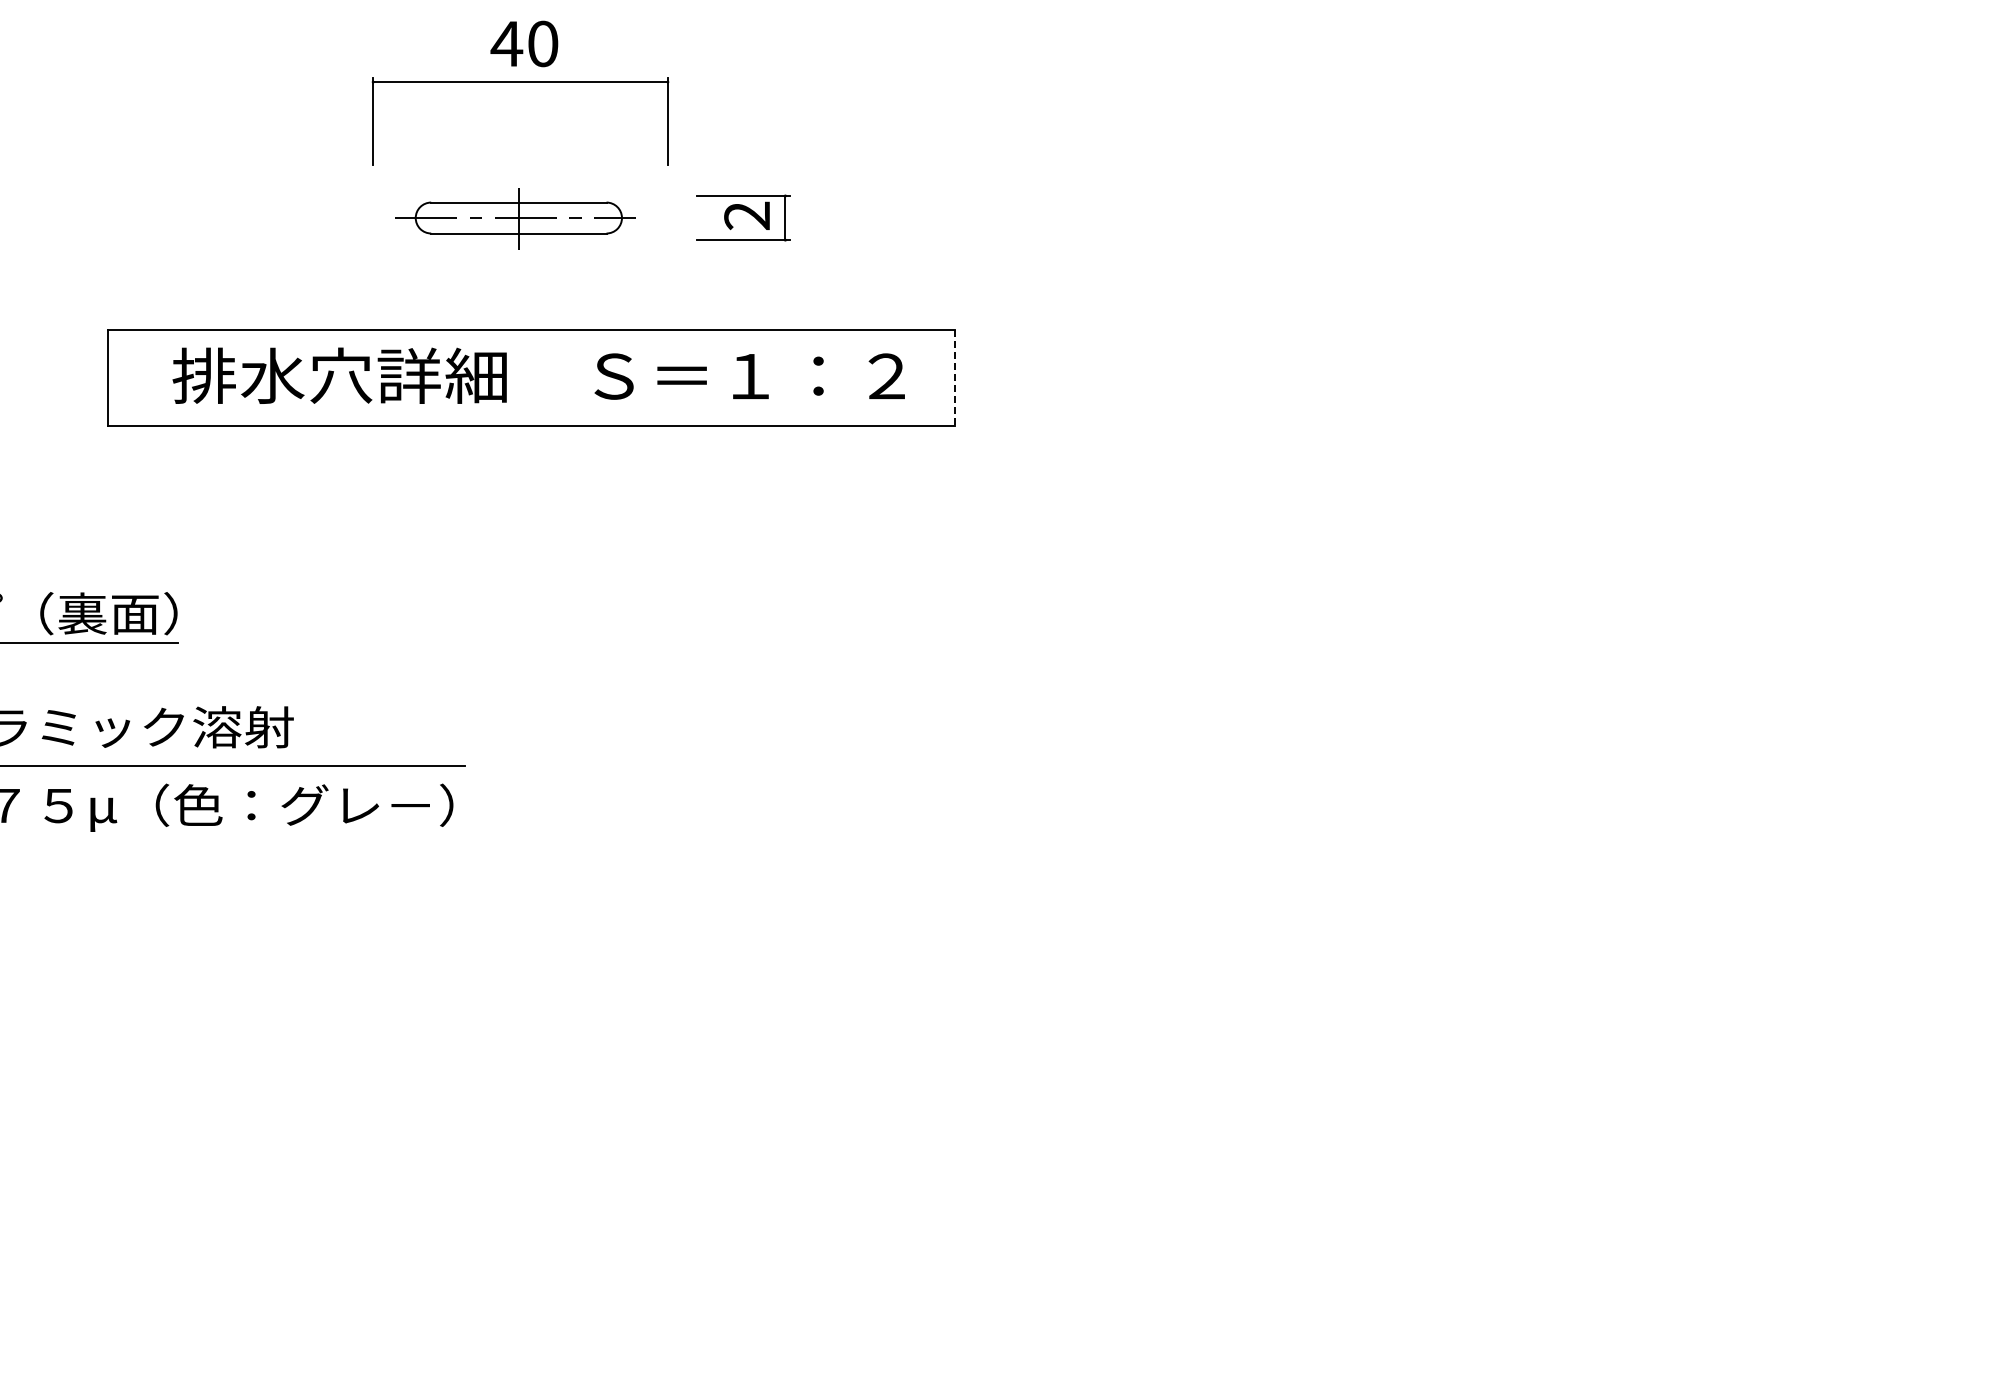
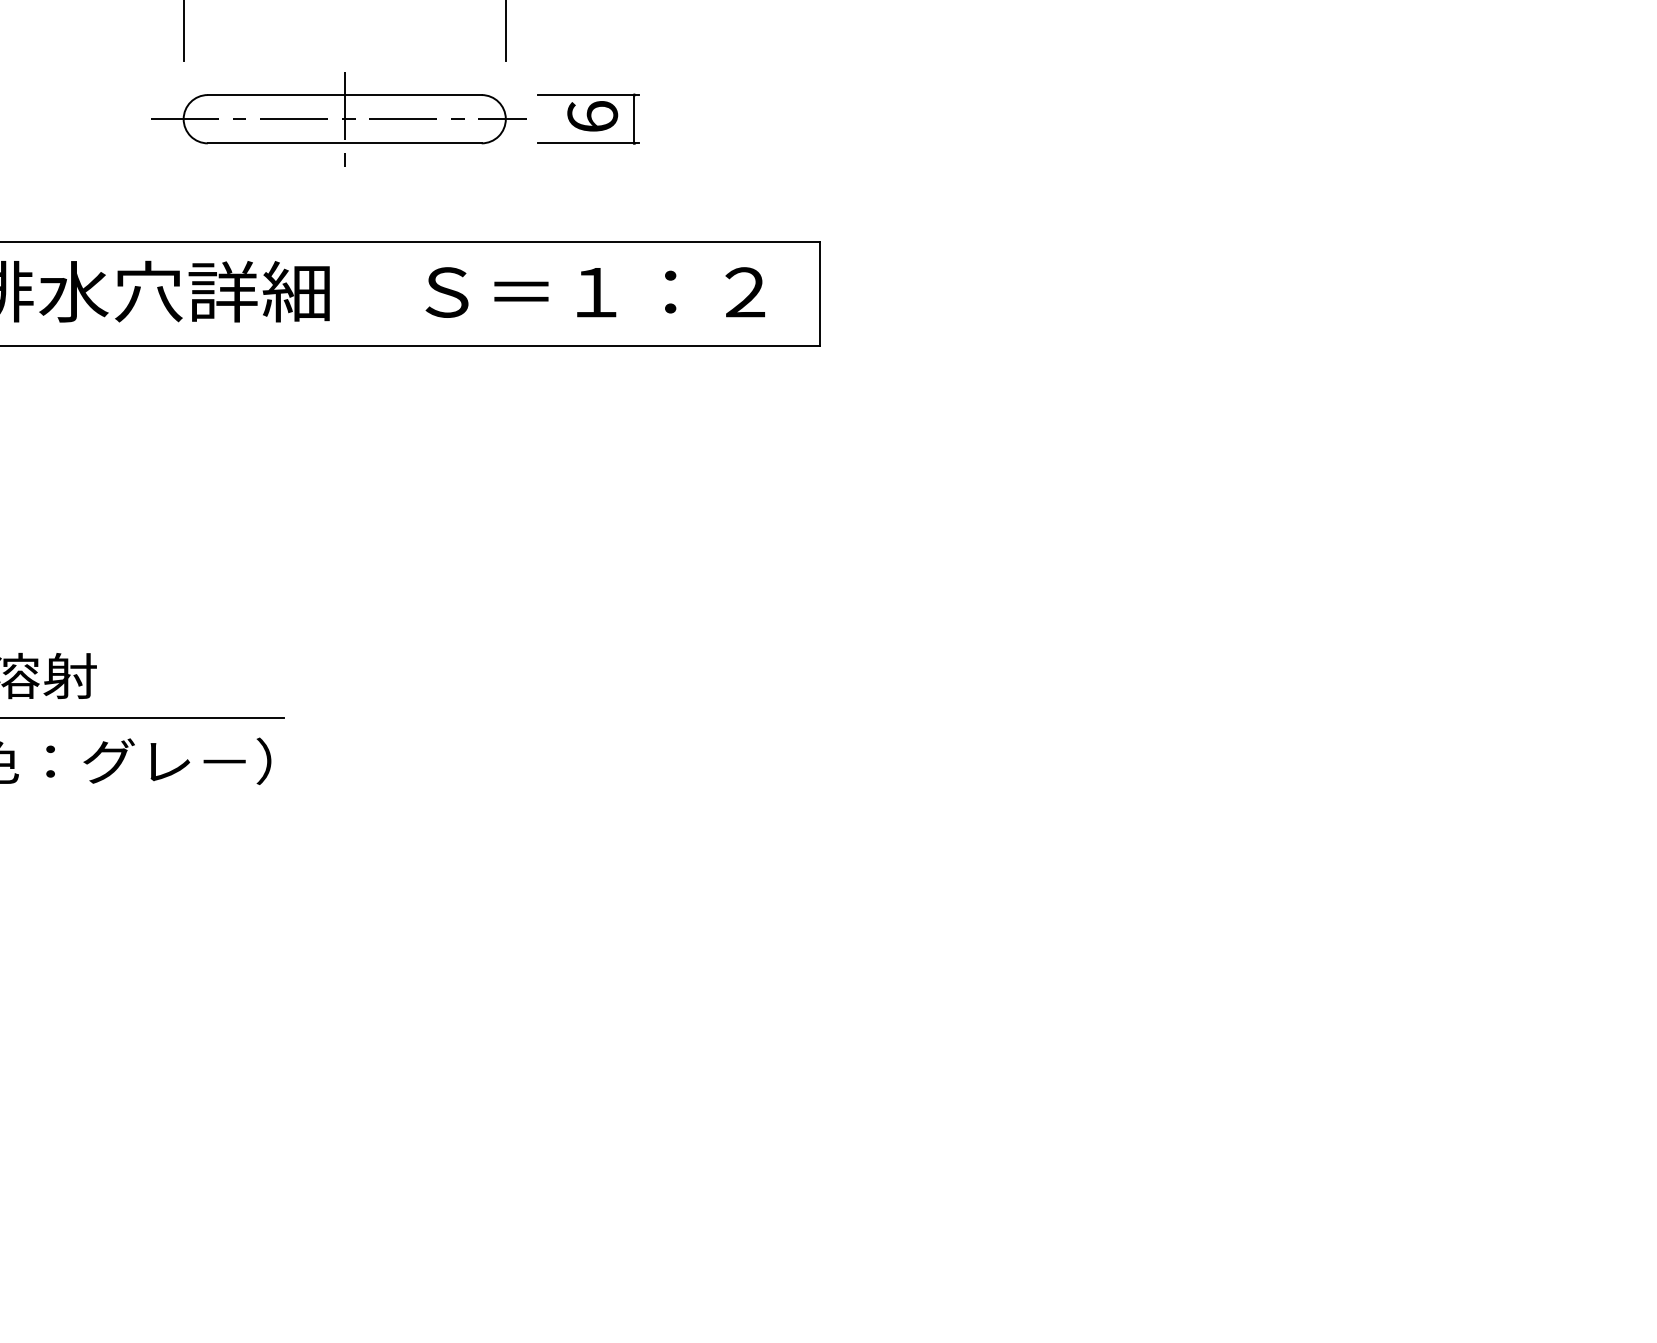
text: (747, 215) -> (592, 116), 2 -> 6
part: (514, 217) -> (338, 118), size x1.43
line: (954, 377) -> (819, 293), dashed -> solid

